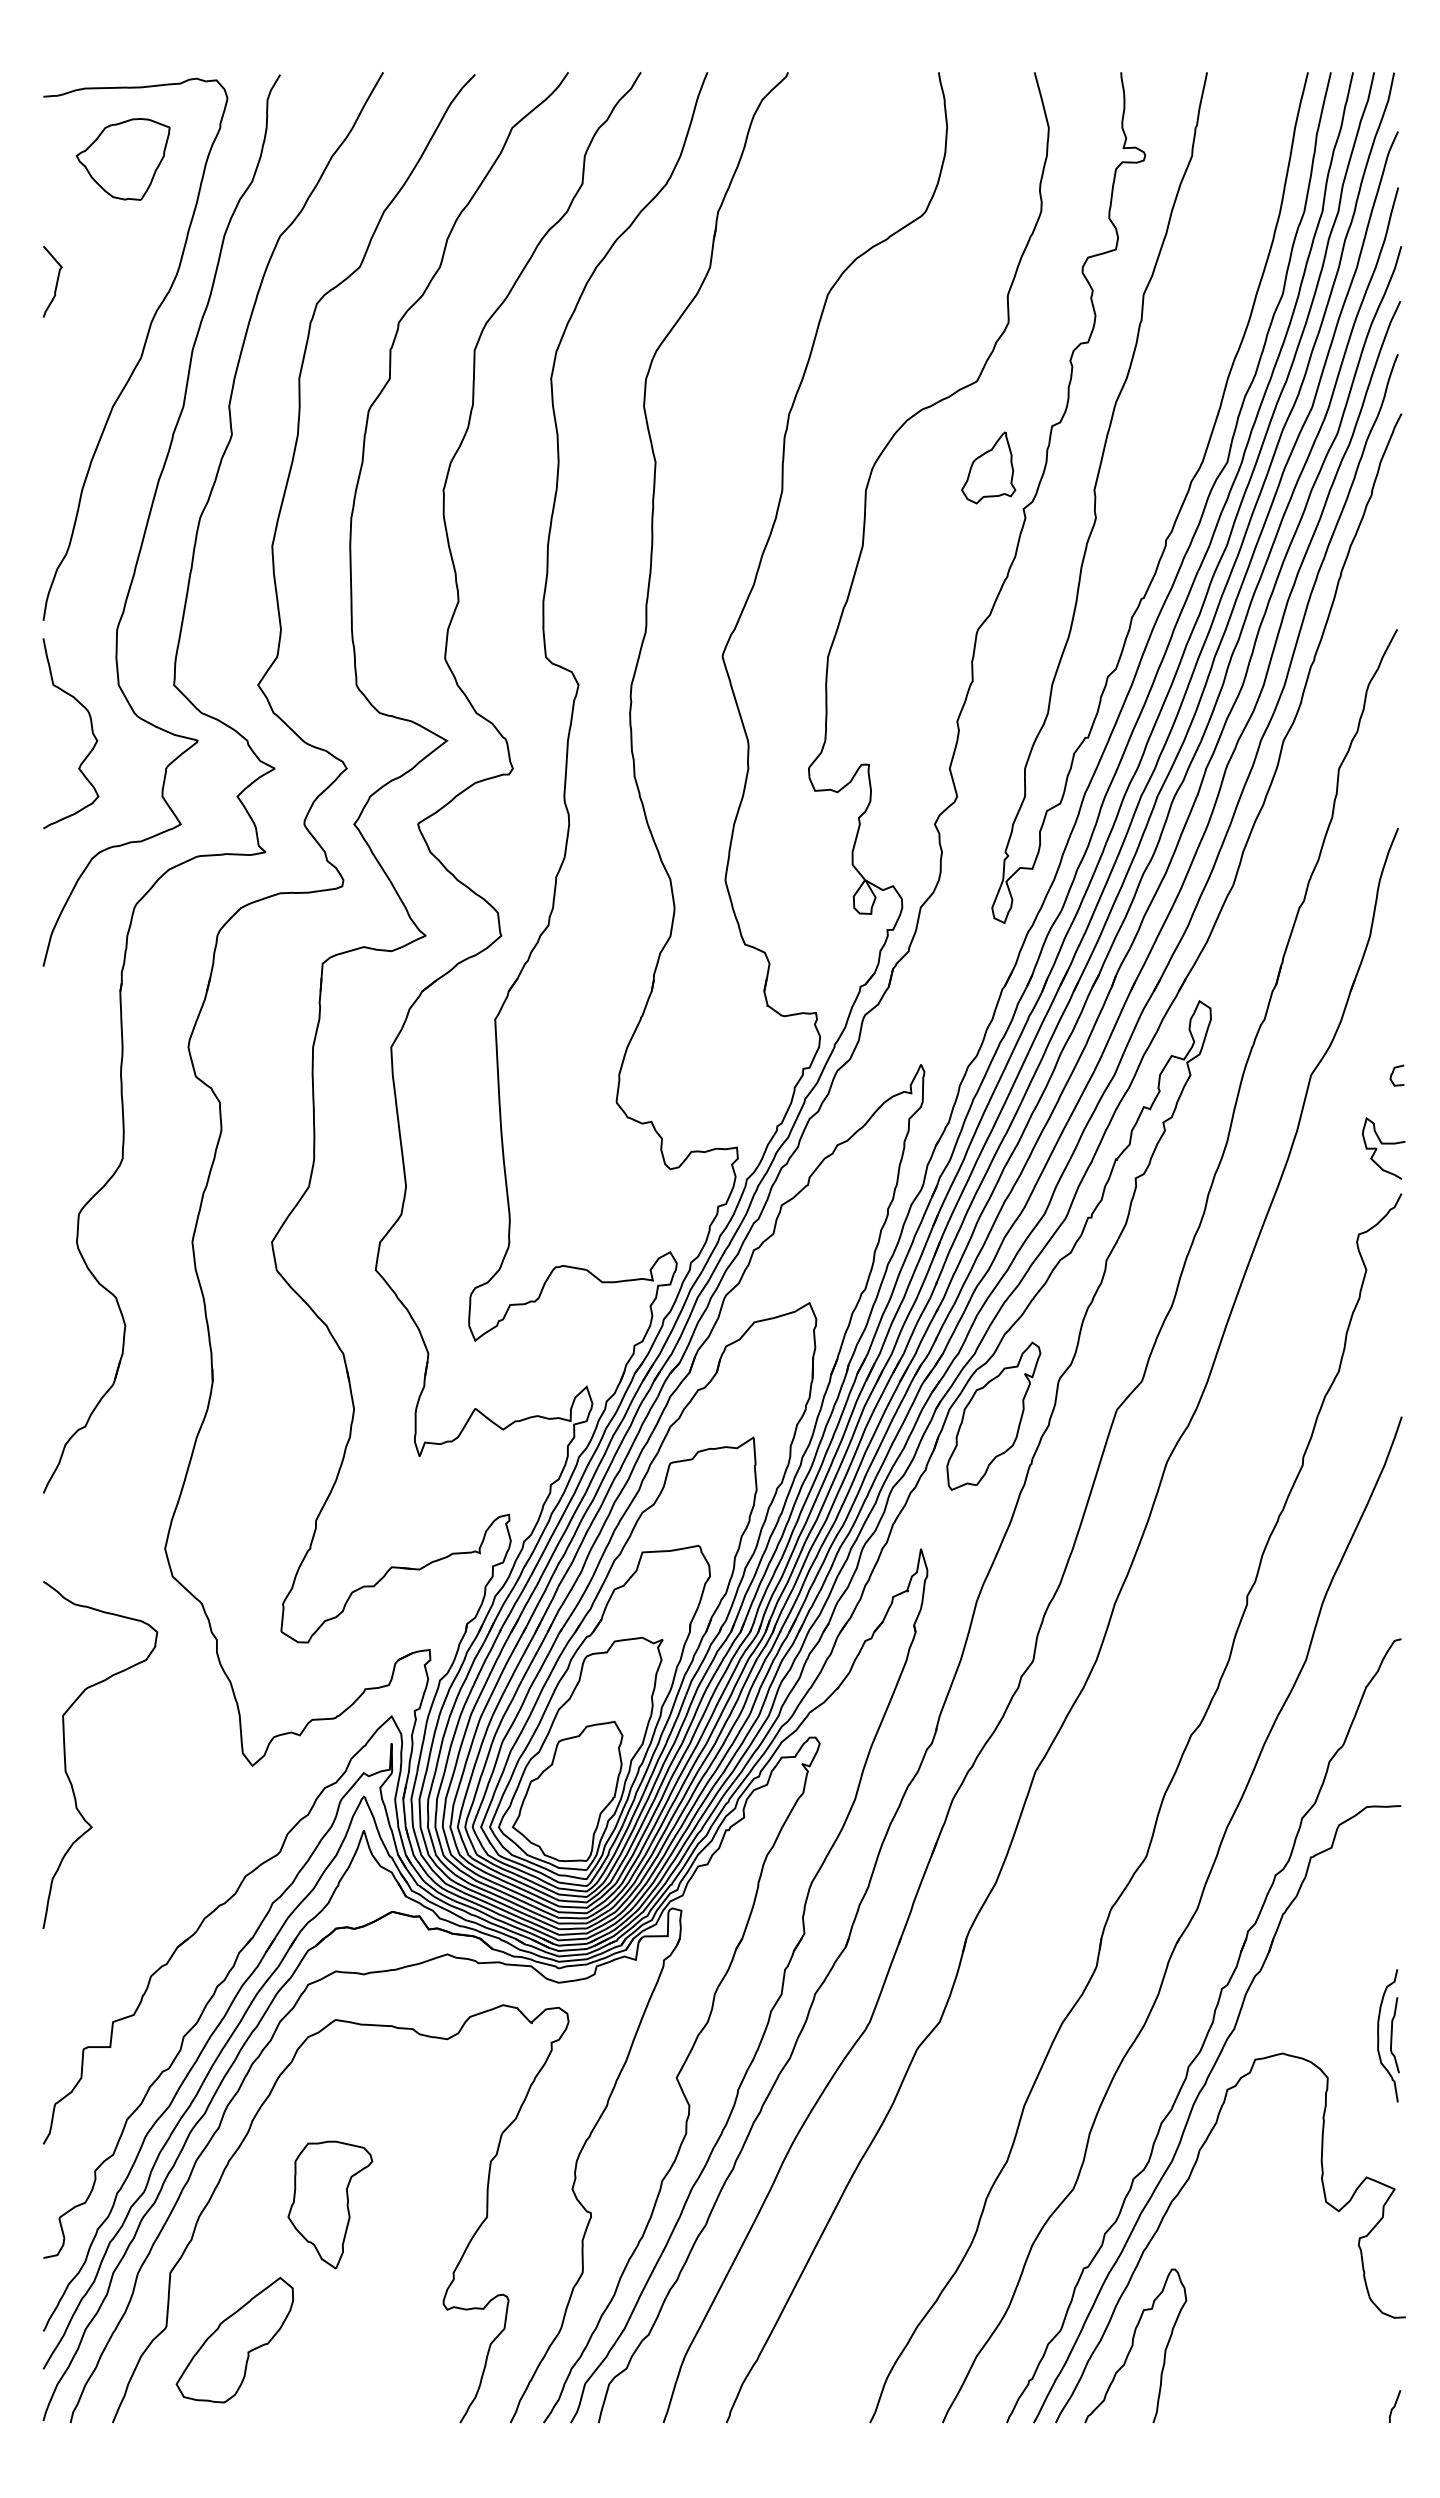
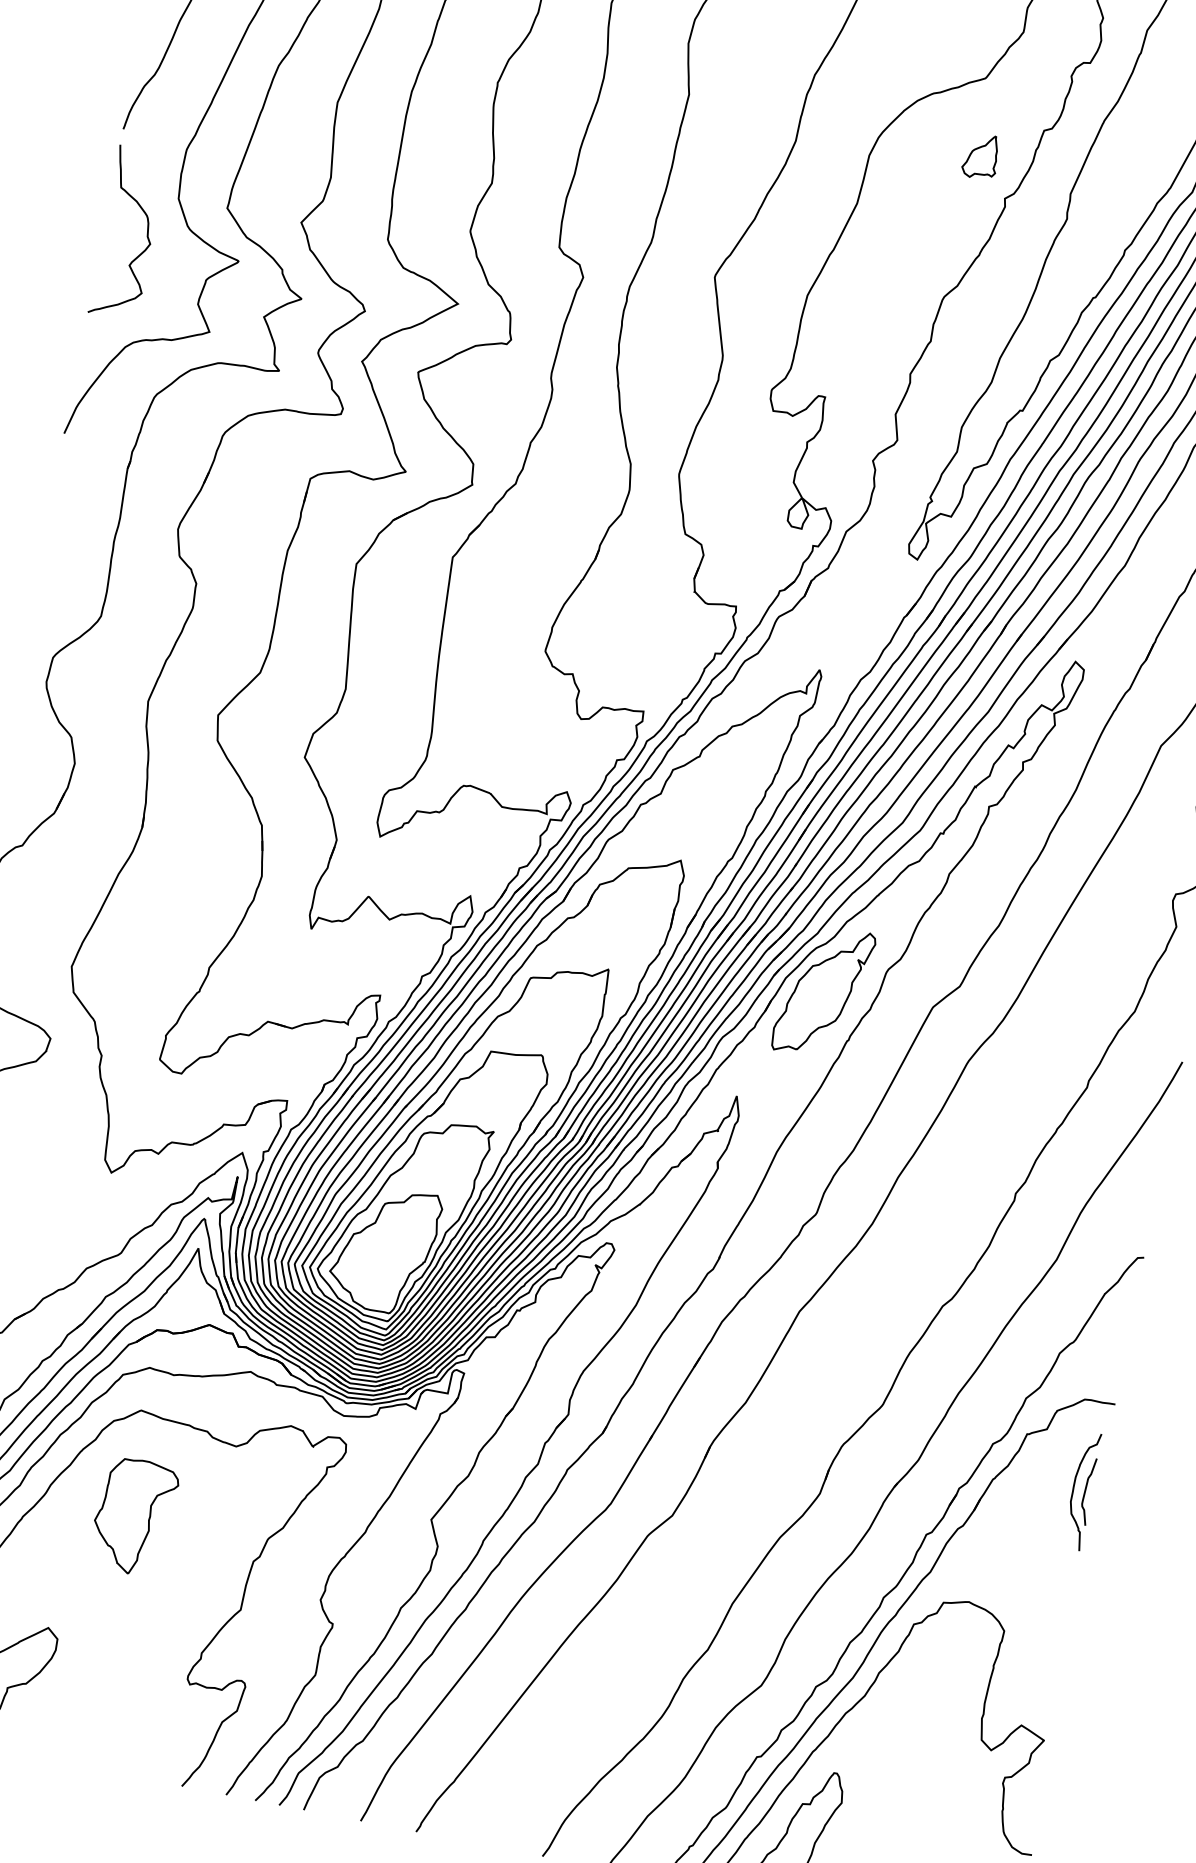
part: (988, 467) -> (981, 156), size x0.7
part: (1388, 2035) -> (1082, 1490), moved
part: (330, 2204) -> (134, 1516), moved

